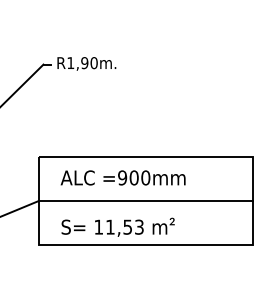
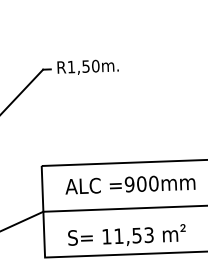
text: (84, 62) -> (85, 65), R1,90m. -> R1,50m.

